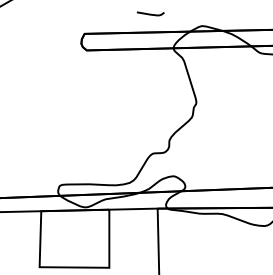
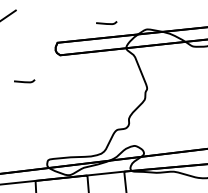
curve: (37, 80) -> (24, 81), added

